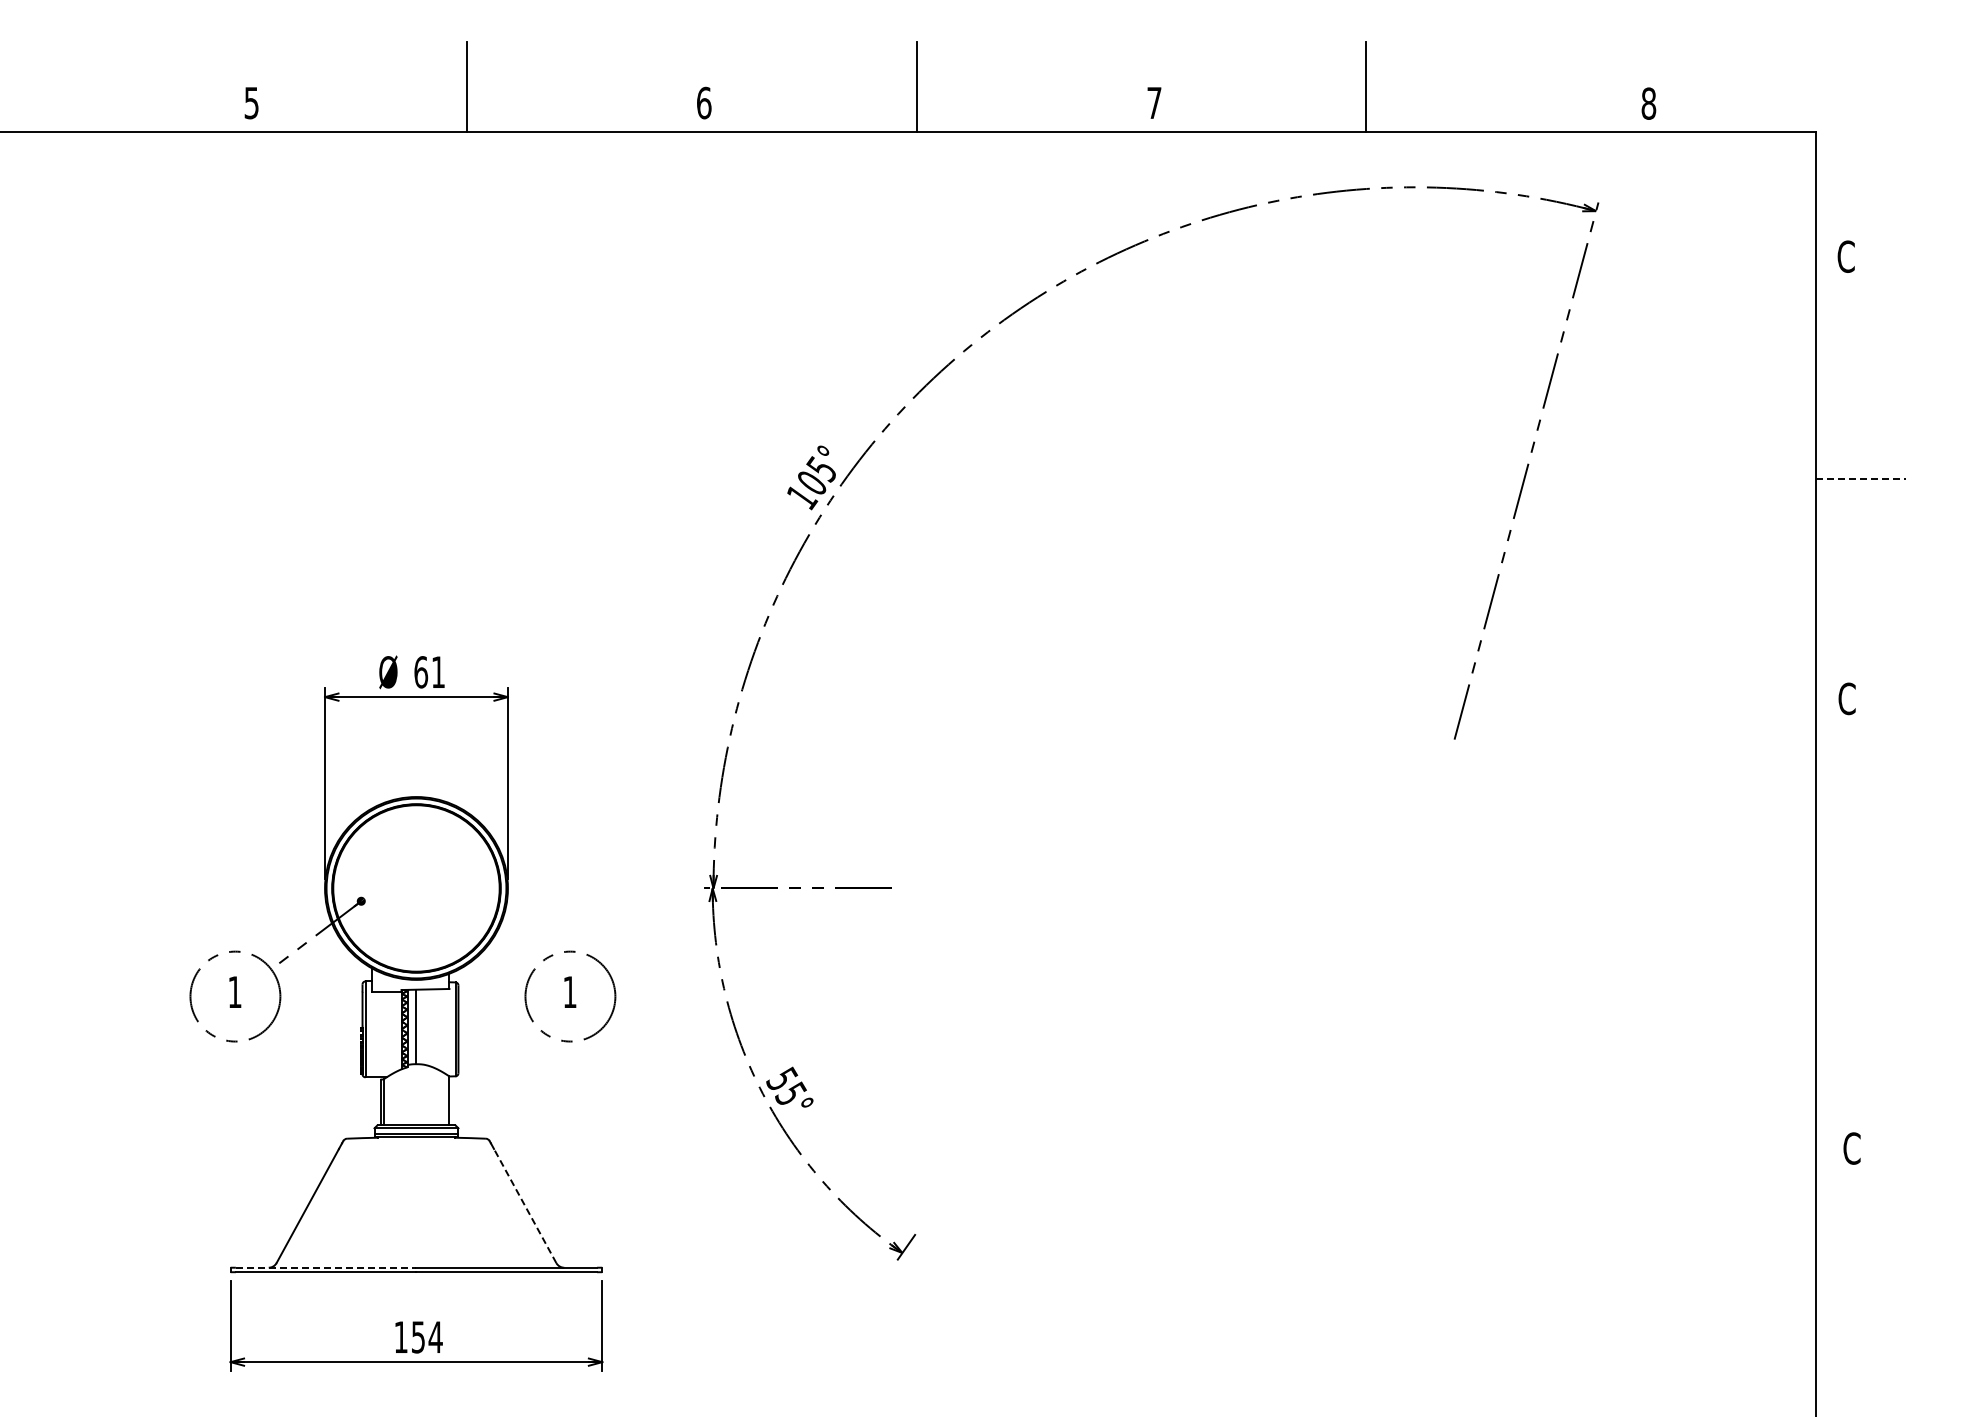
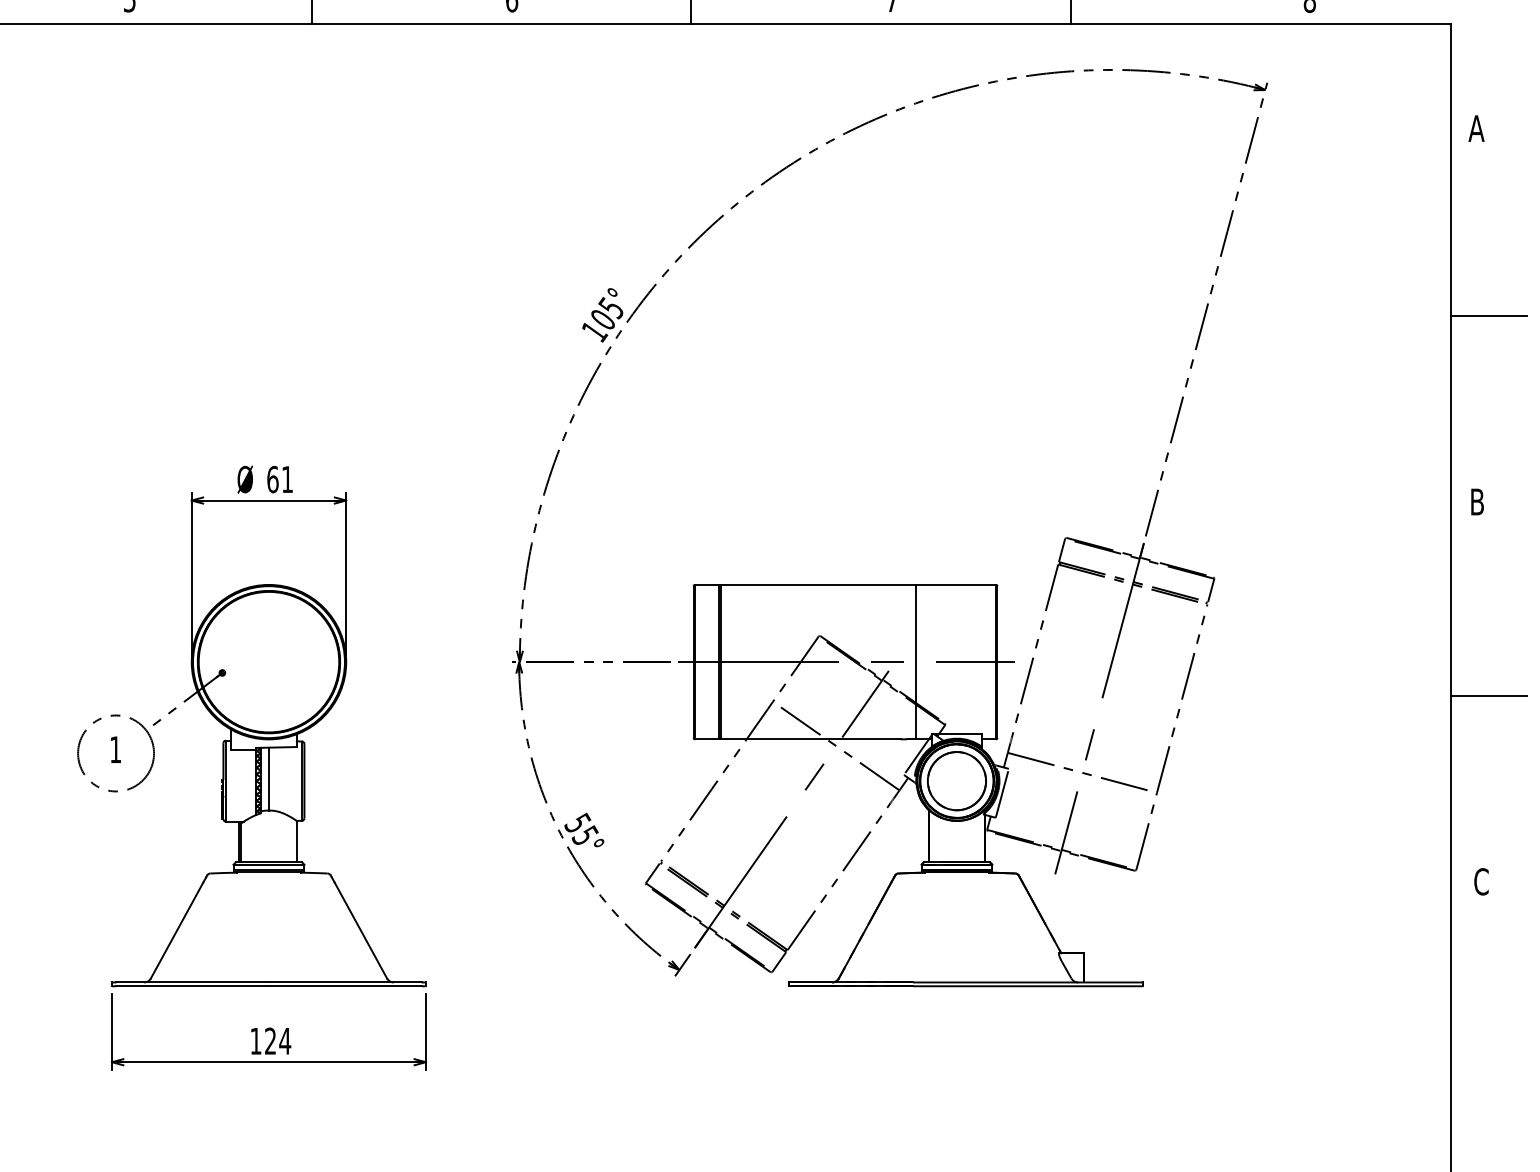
text: (1845, 256) -> (1475, 128), C -> A
line: (1861, 478) -> (1489, 315), dashed -> solid
text: (1846, 698) -> (1476, 501), C -> B
line: (1861, 928) -> (1489, 695), added
part: (570, 996) -> (399, 753), removed
part: (1198, 1006) -> (929, 761), added
line: (525, 1206) -> (361, 930), dashed -> solid
line: (326, 1267) -> (192, 982), dashed -> solid
text: (417, 1337) -> (269, 1041), 154 -> 124

